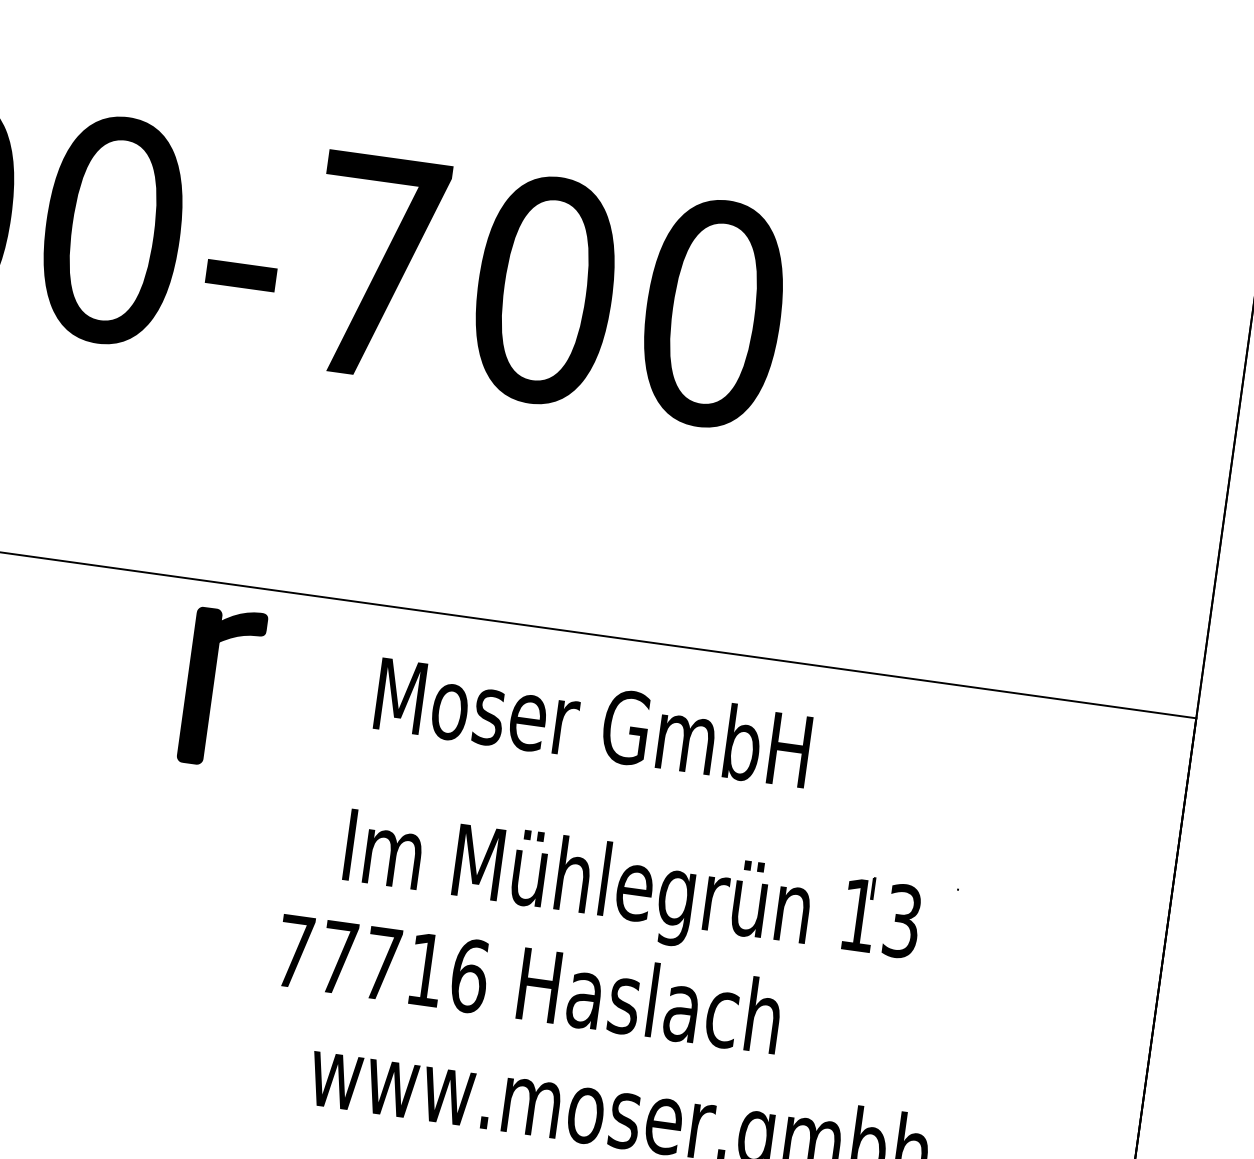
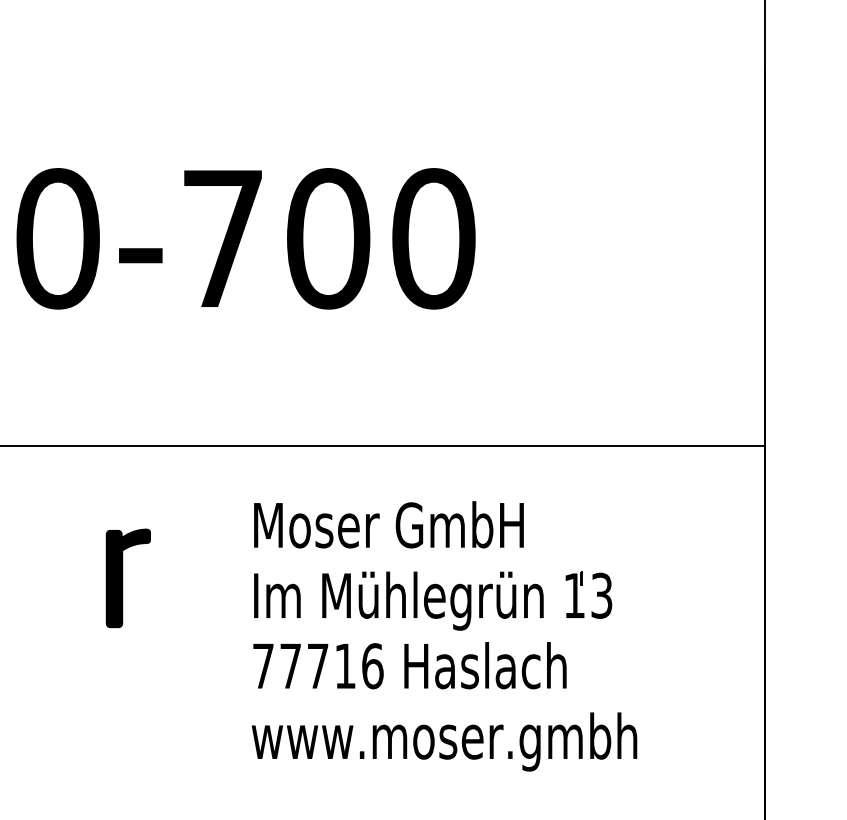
part: (221, 687) -> (127, 578), moved
text: (592, 721) -> (388, 524), moved
text: (528, 982) -> (409, 665), moved

